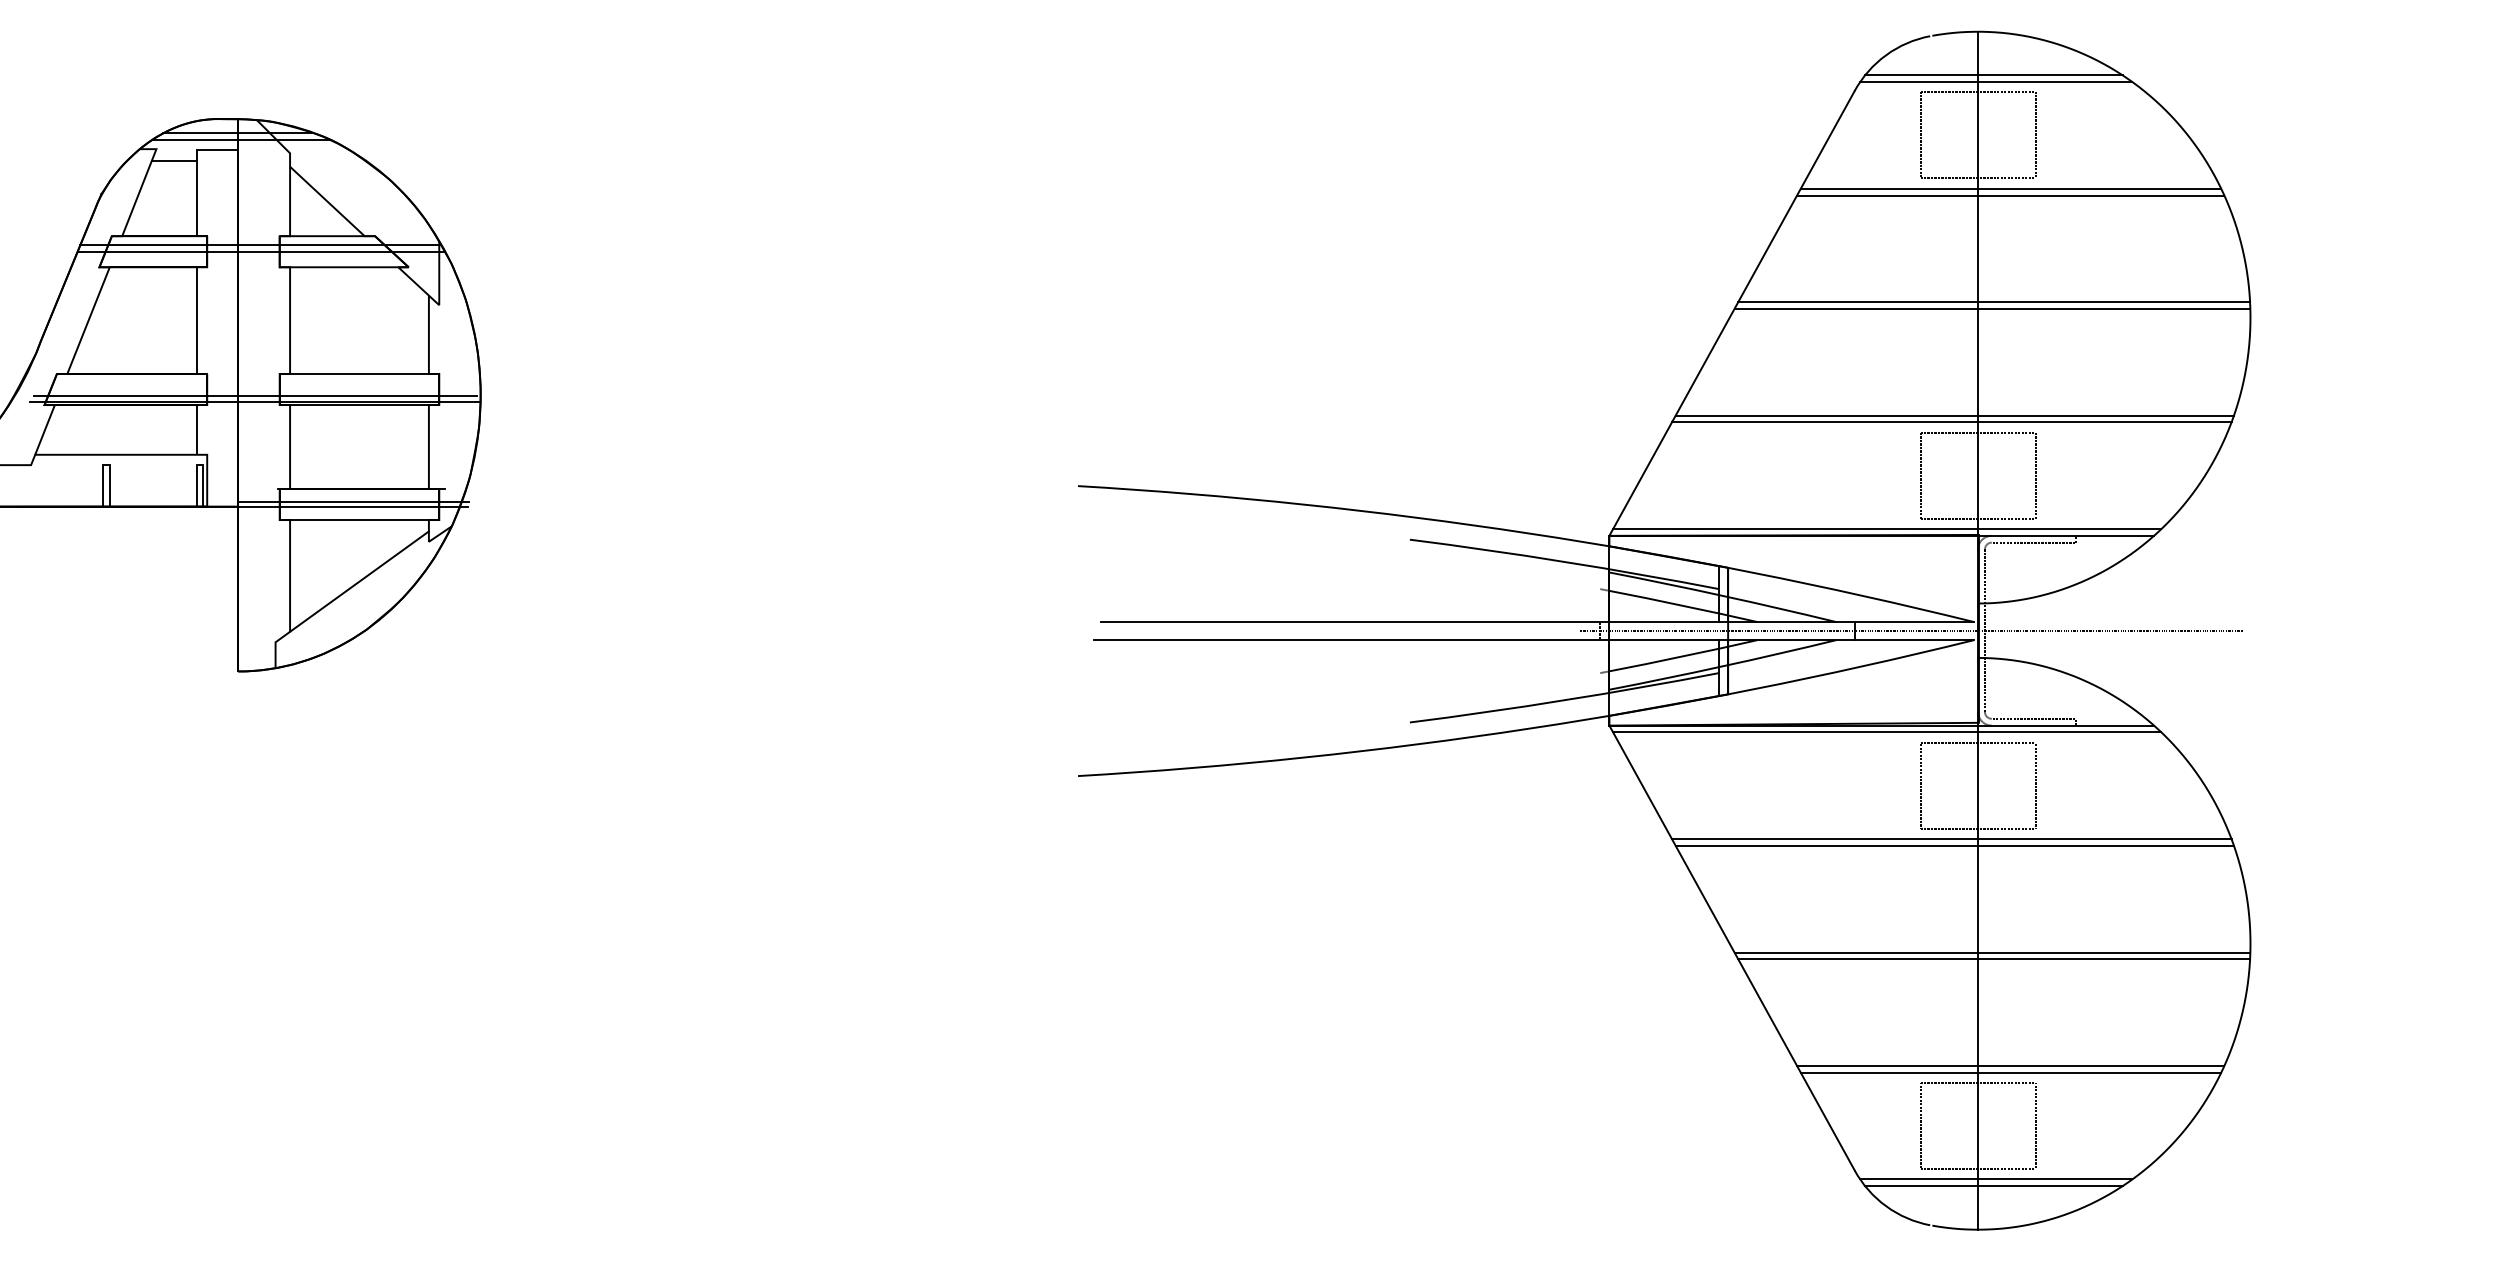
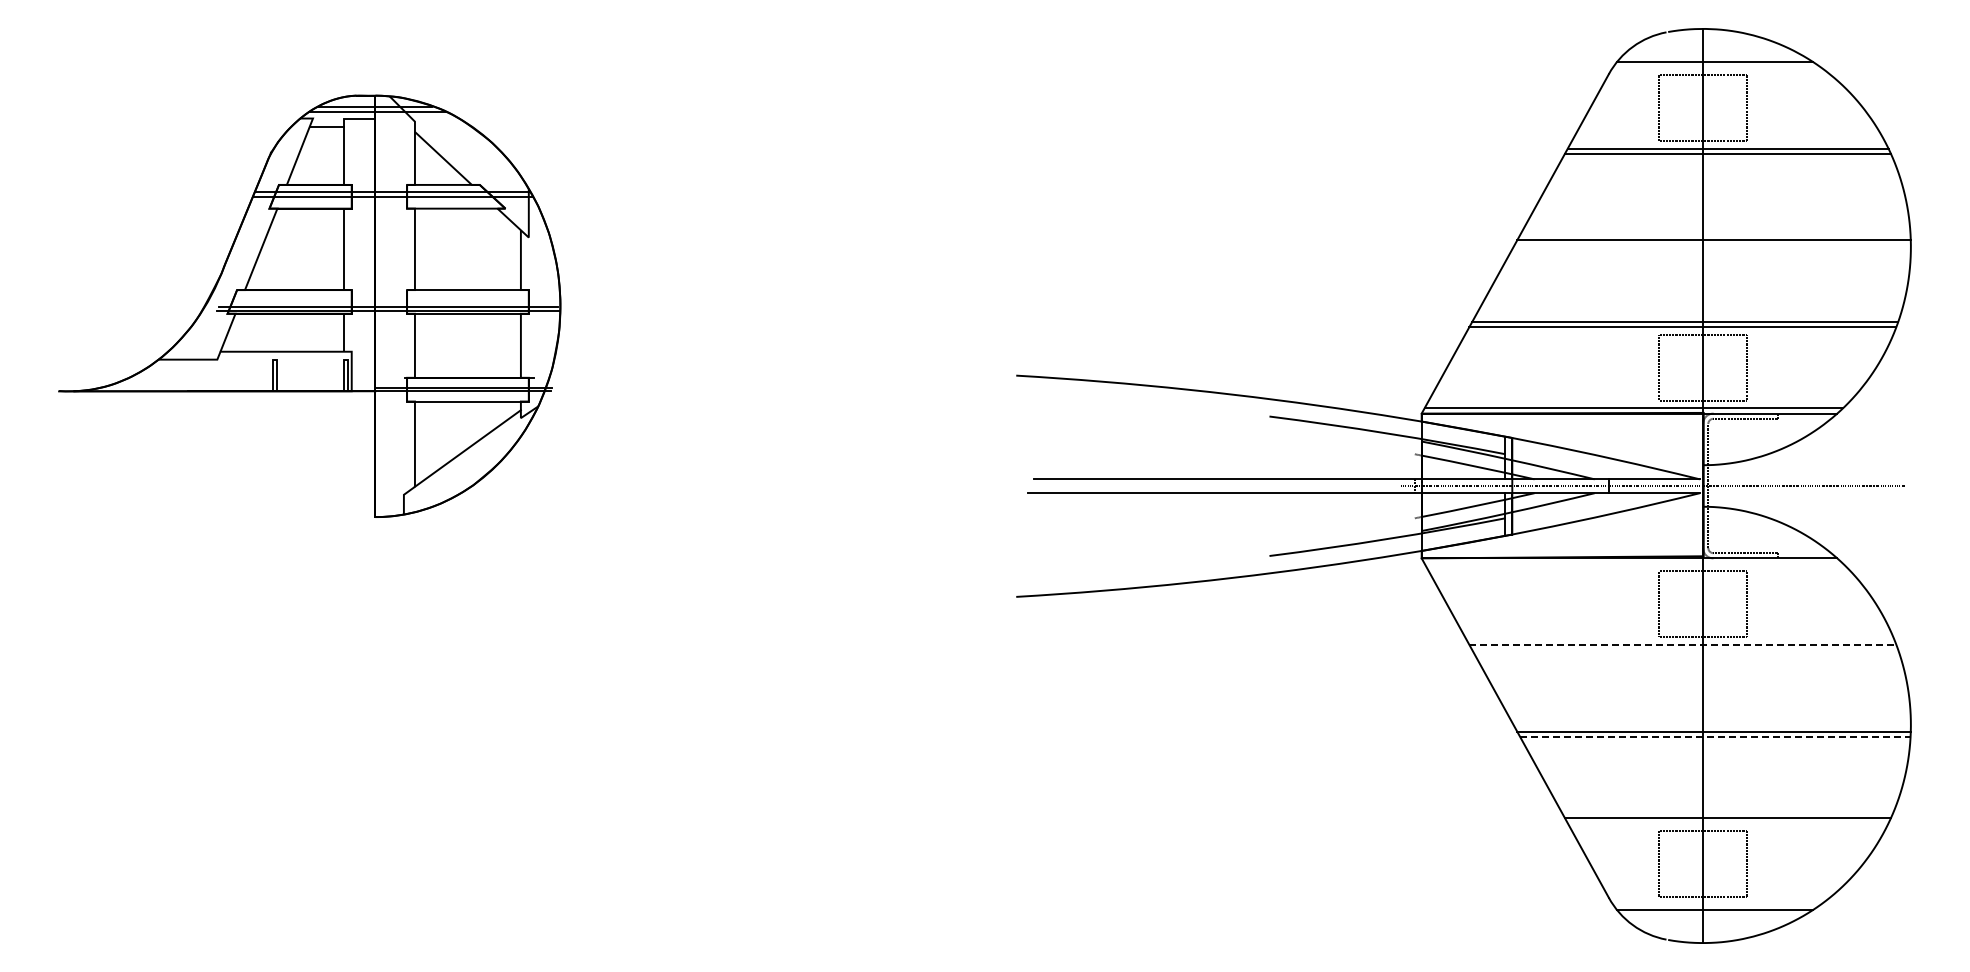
line: (1995, 82) -> (1716, 67), removed
line: (1994, 302) -> (1715, 235), removed
line: (1886, 732) -> (1633, 563), removed
line: (1952, 838) -> (1683, 644), solid -> dashed
line: (1955, 846) -> (1685, 650), removed
line: (1994, 959) -> (1715, 736), solid -> dashed
line: (2010, 1073) -> (1727, 823), removed
line: (1995, 1179) -> (1716, 904), removed

